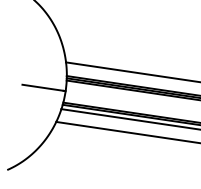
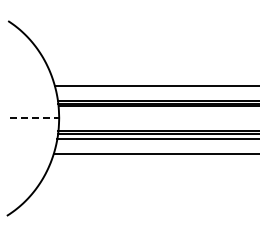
line: (43, 88) -> (33, 118), solid -> dashed

